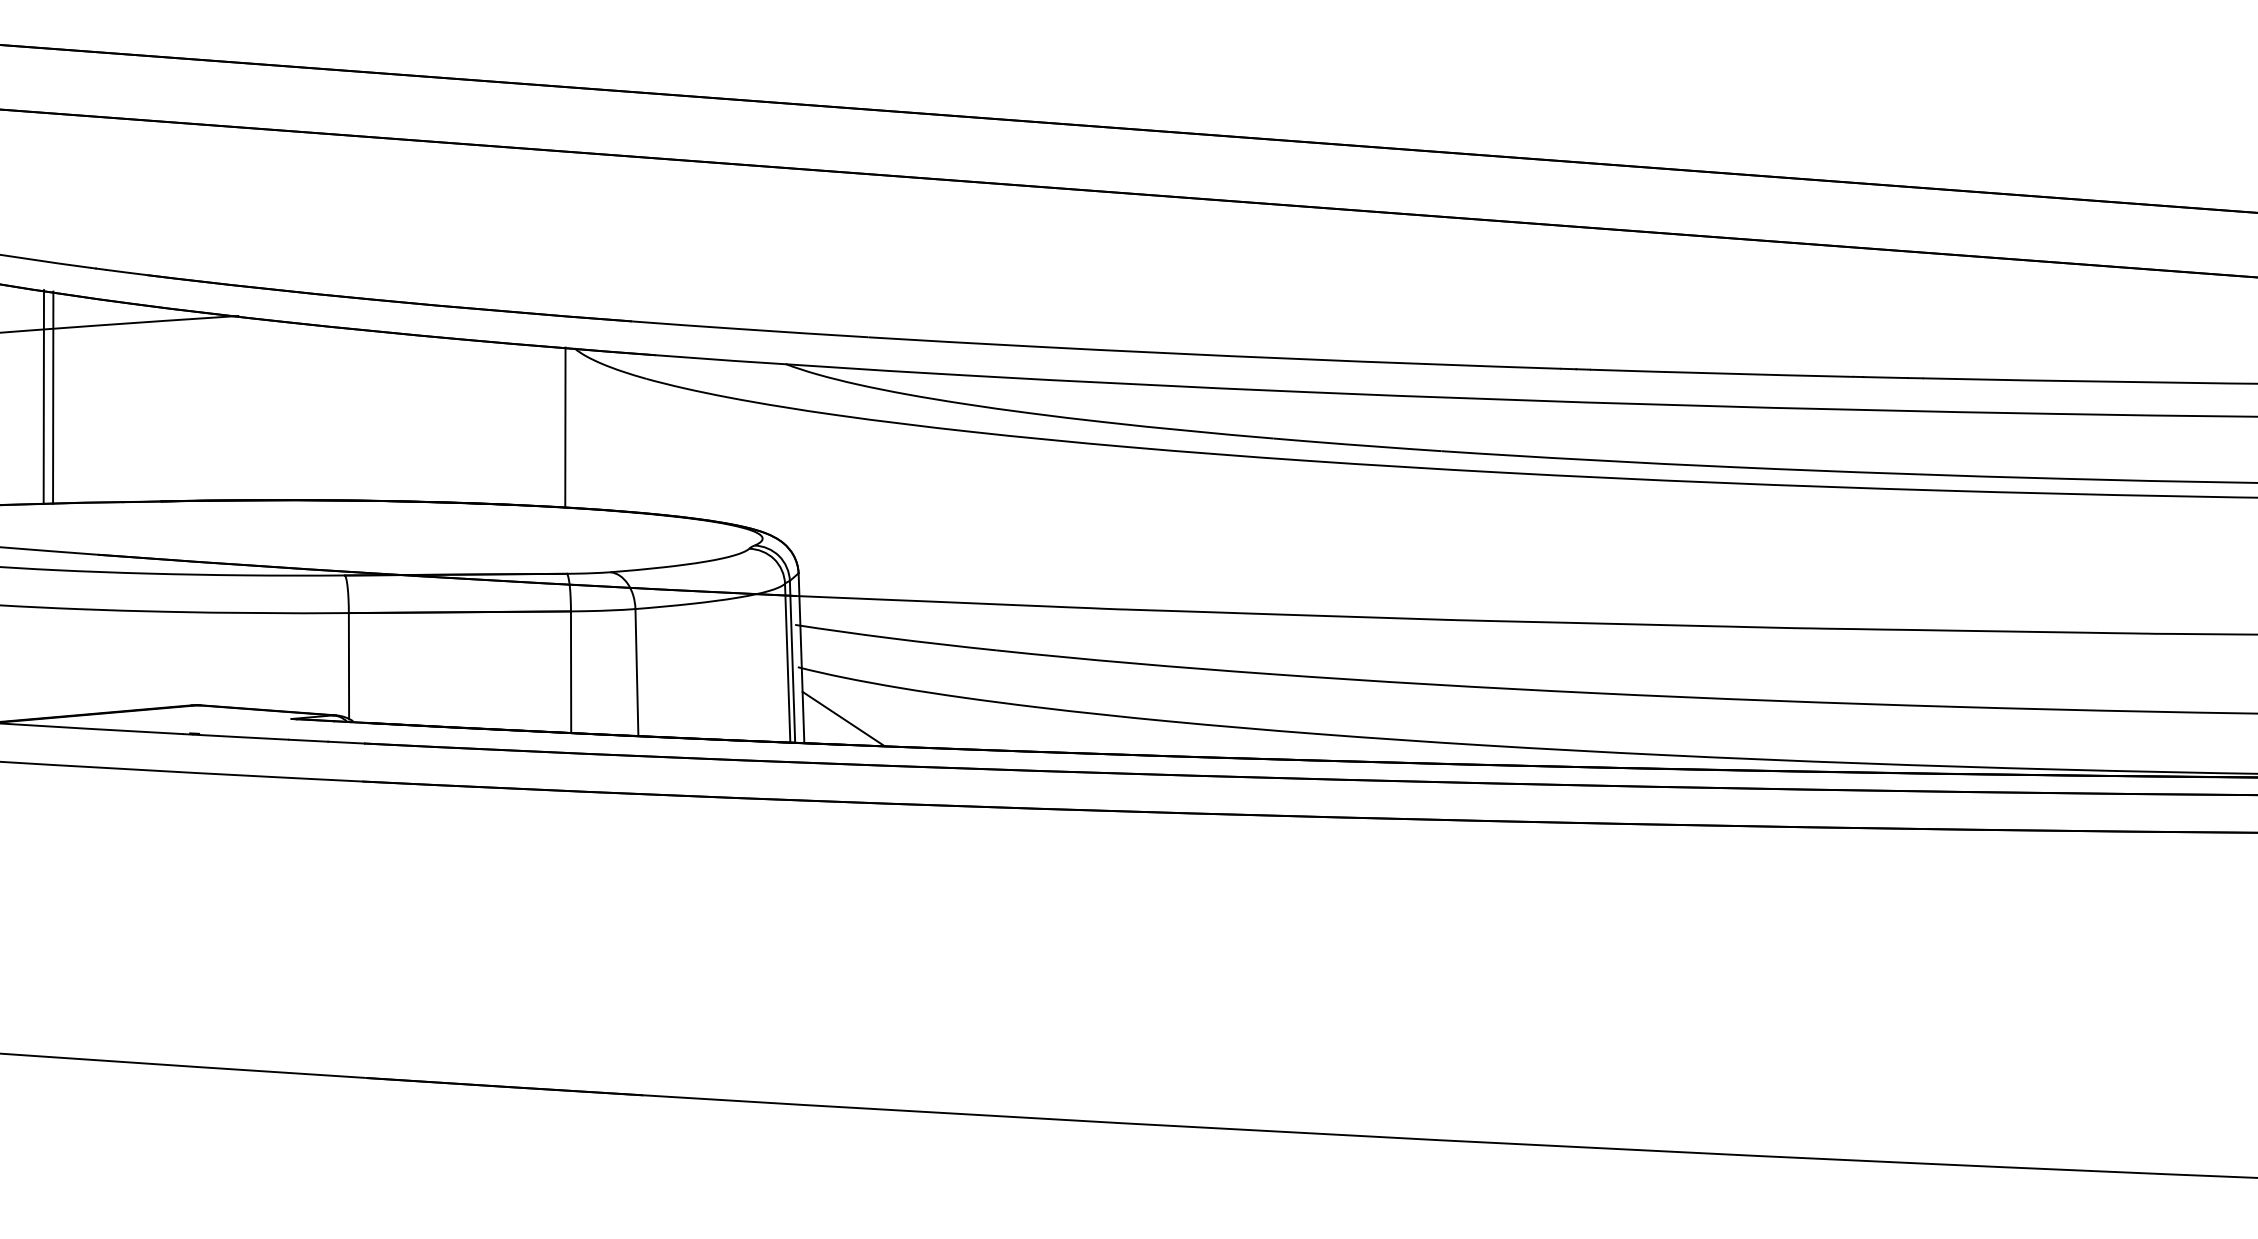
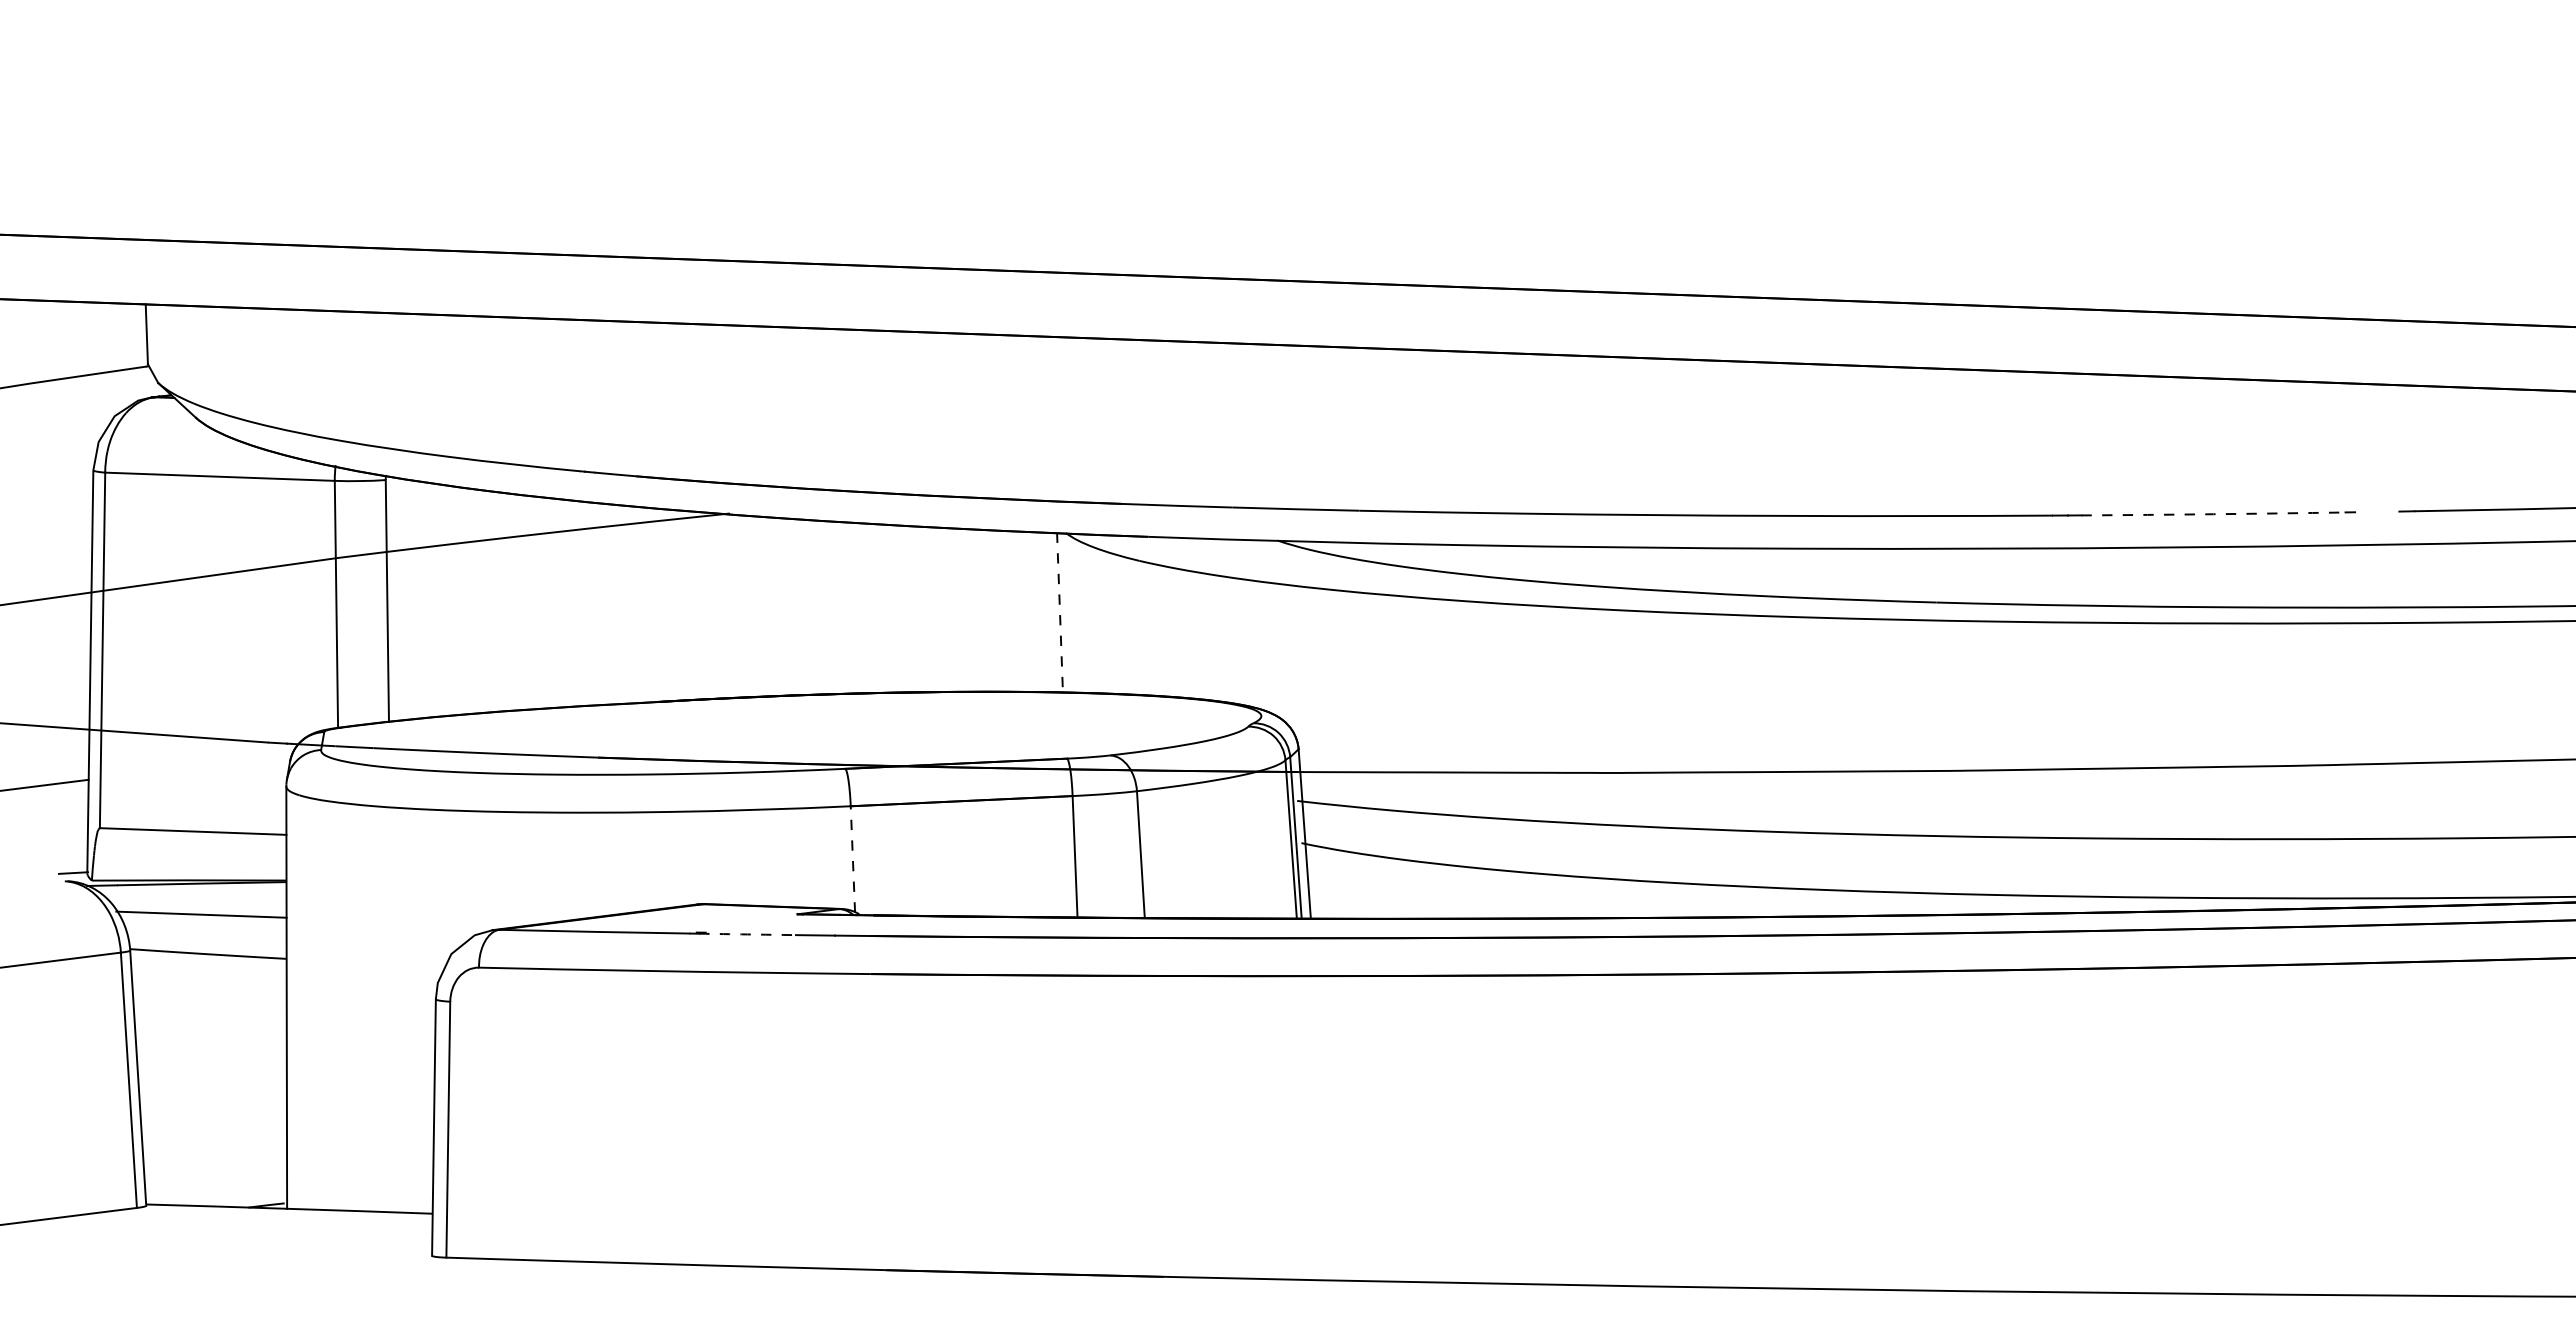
arc: (1721, 373) -> (2213, 514), solid -> dashed
line: (1885, 377) -> (2377, 511), removed
line: (43, 396) -> (537, 601), removed
line: (52, 397) -> (546, 602), removed
line: (565, 427) -> (1060, 612), solid -> dashed
line: (348, 665) -> (852, 858), solid -> dashed
line: (843, 718) -> (1349, 892), removed
arc: (240, 737) -> (747, 934), solid -> dashed

